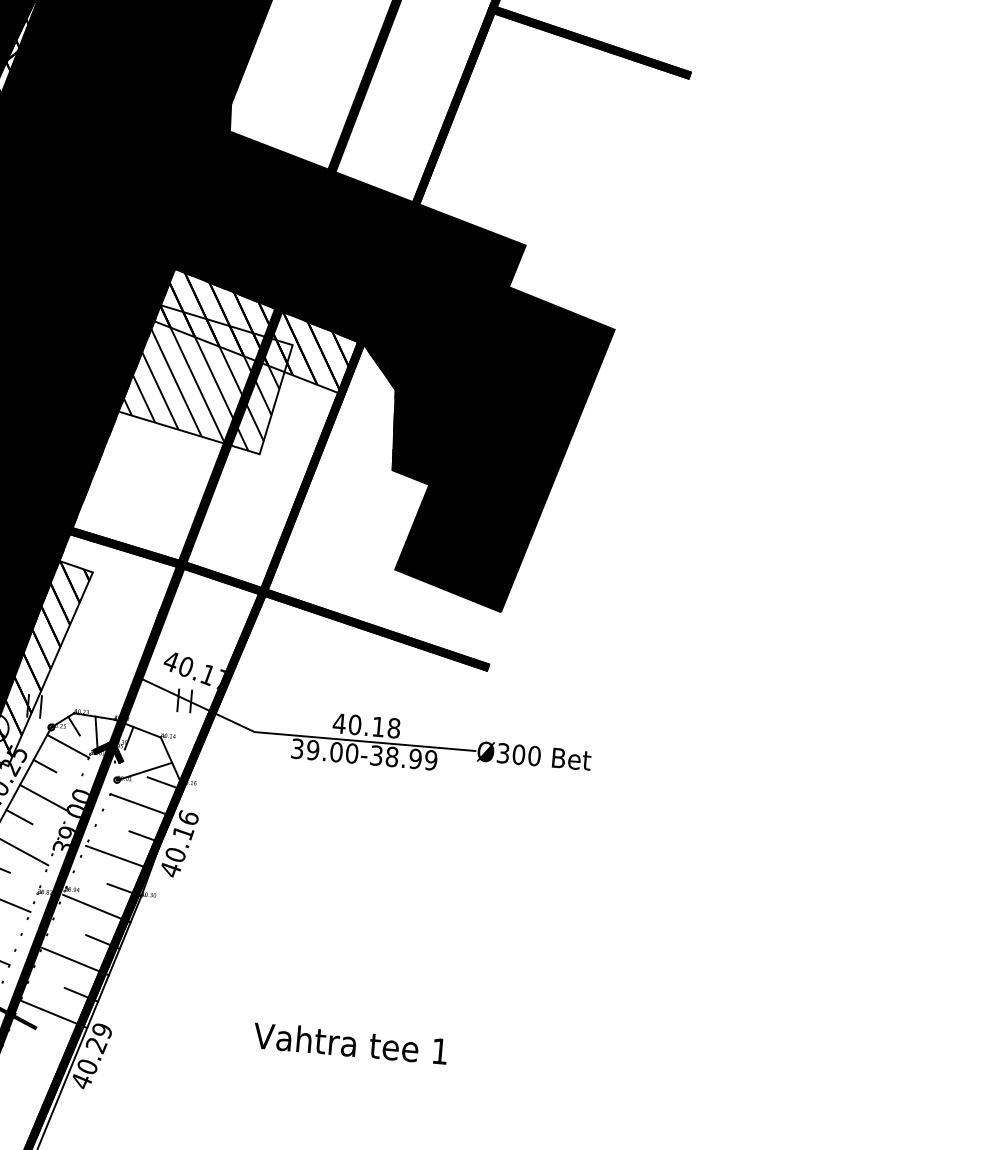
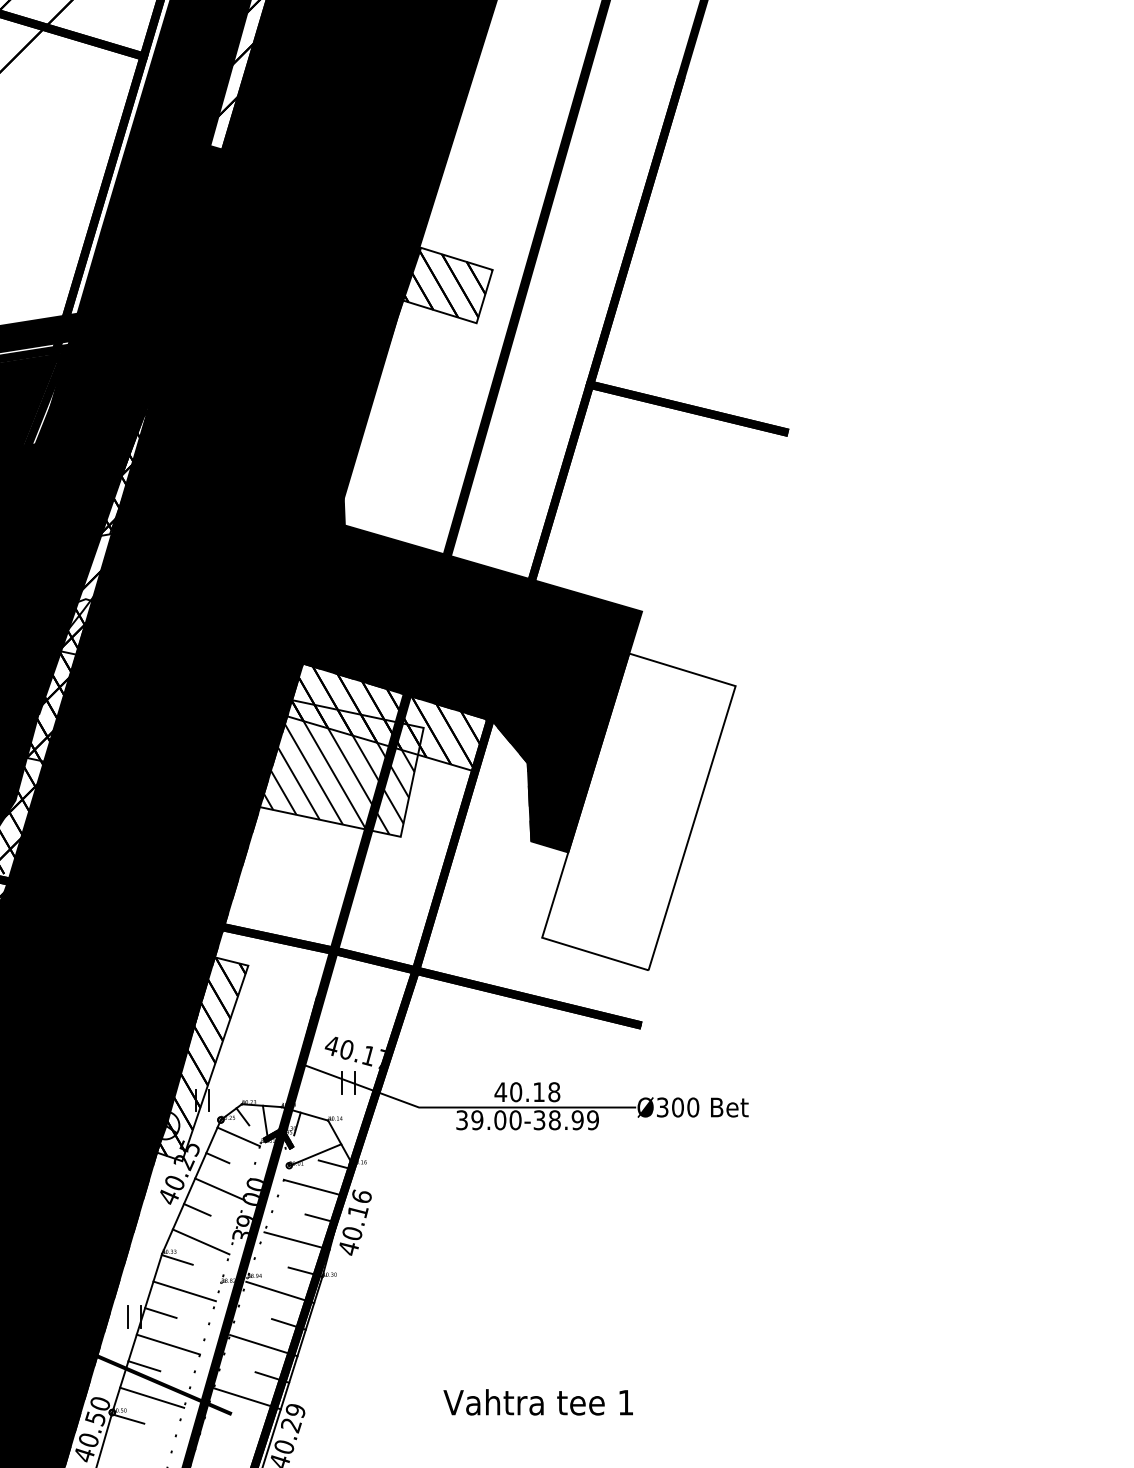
fill: (504, 449) -> (638, 811), removed

